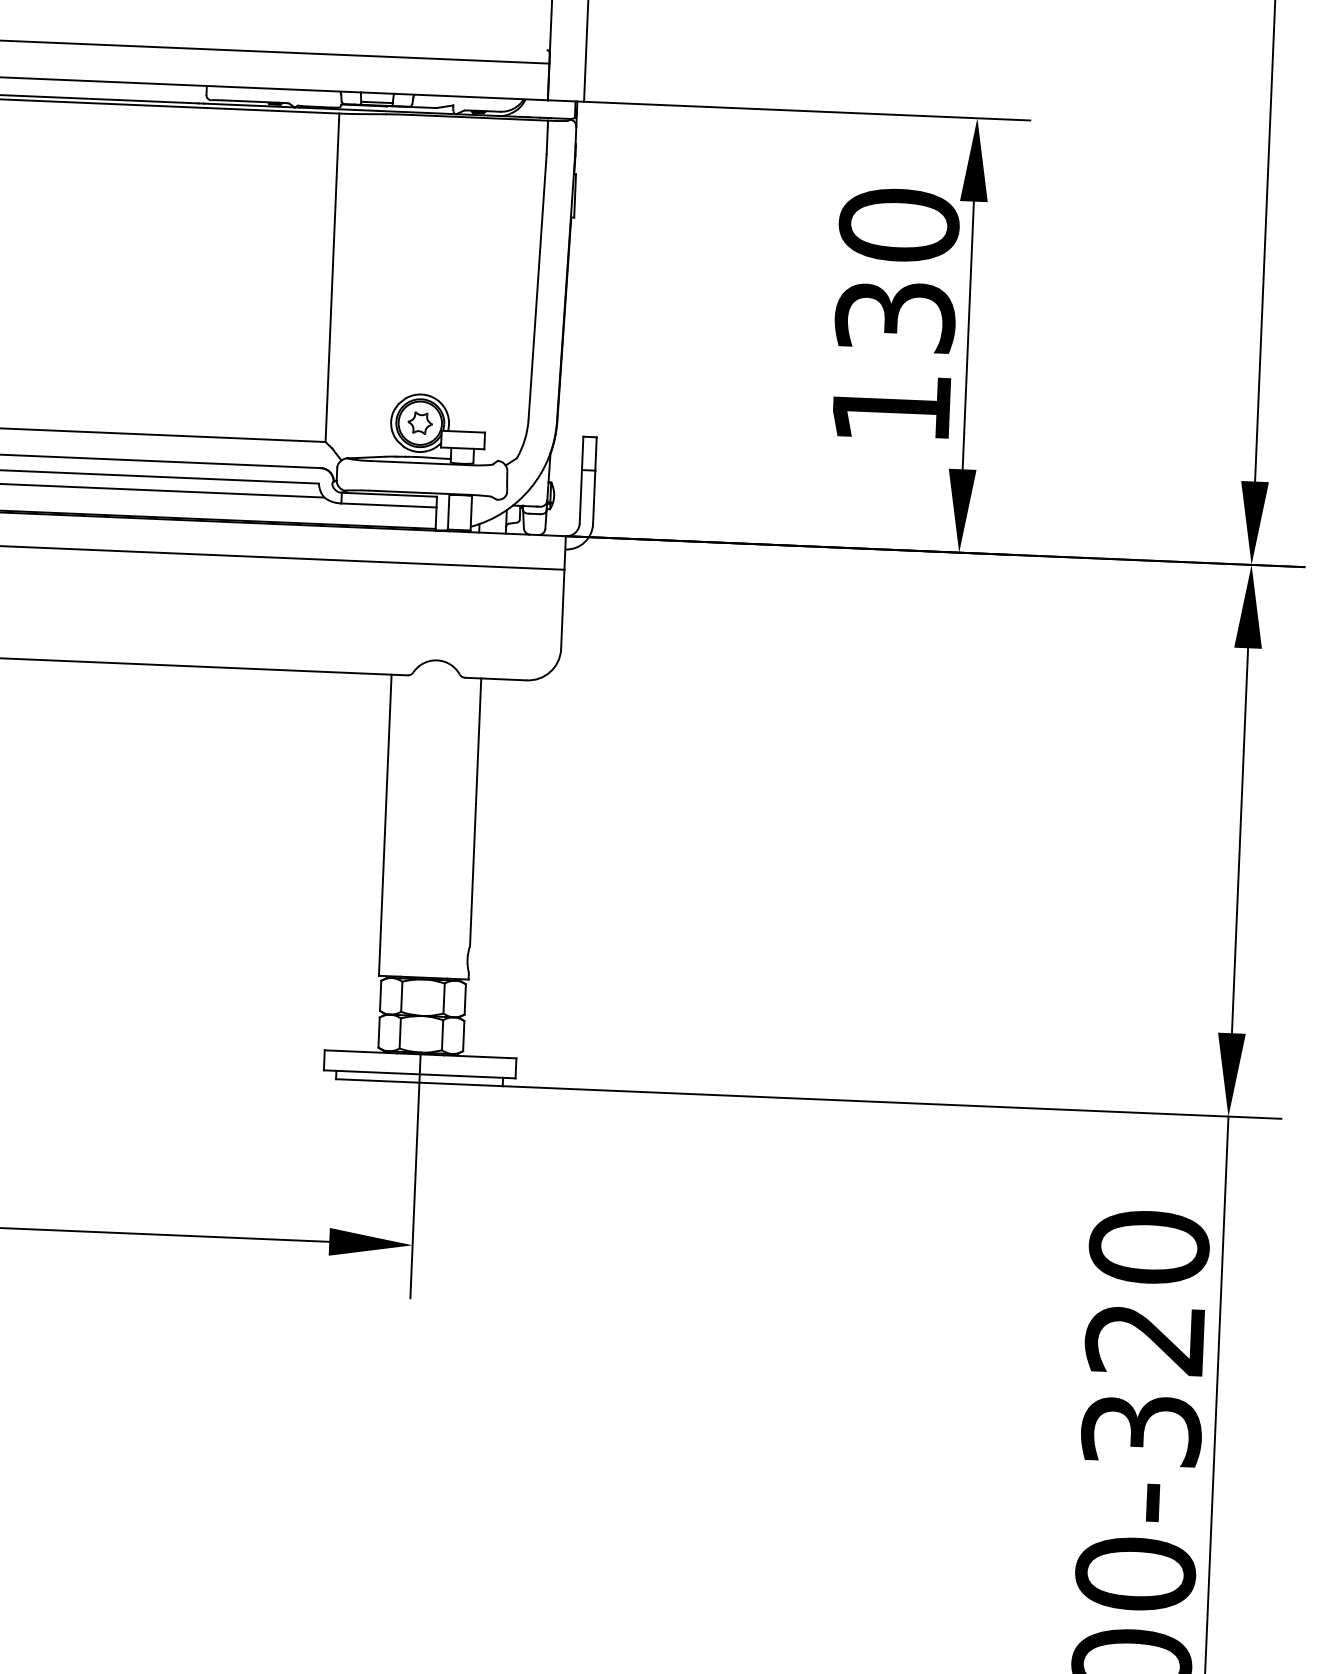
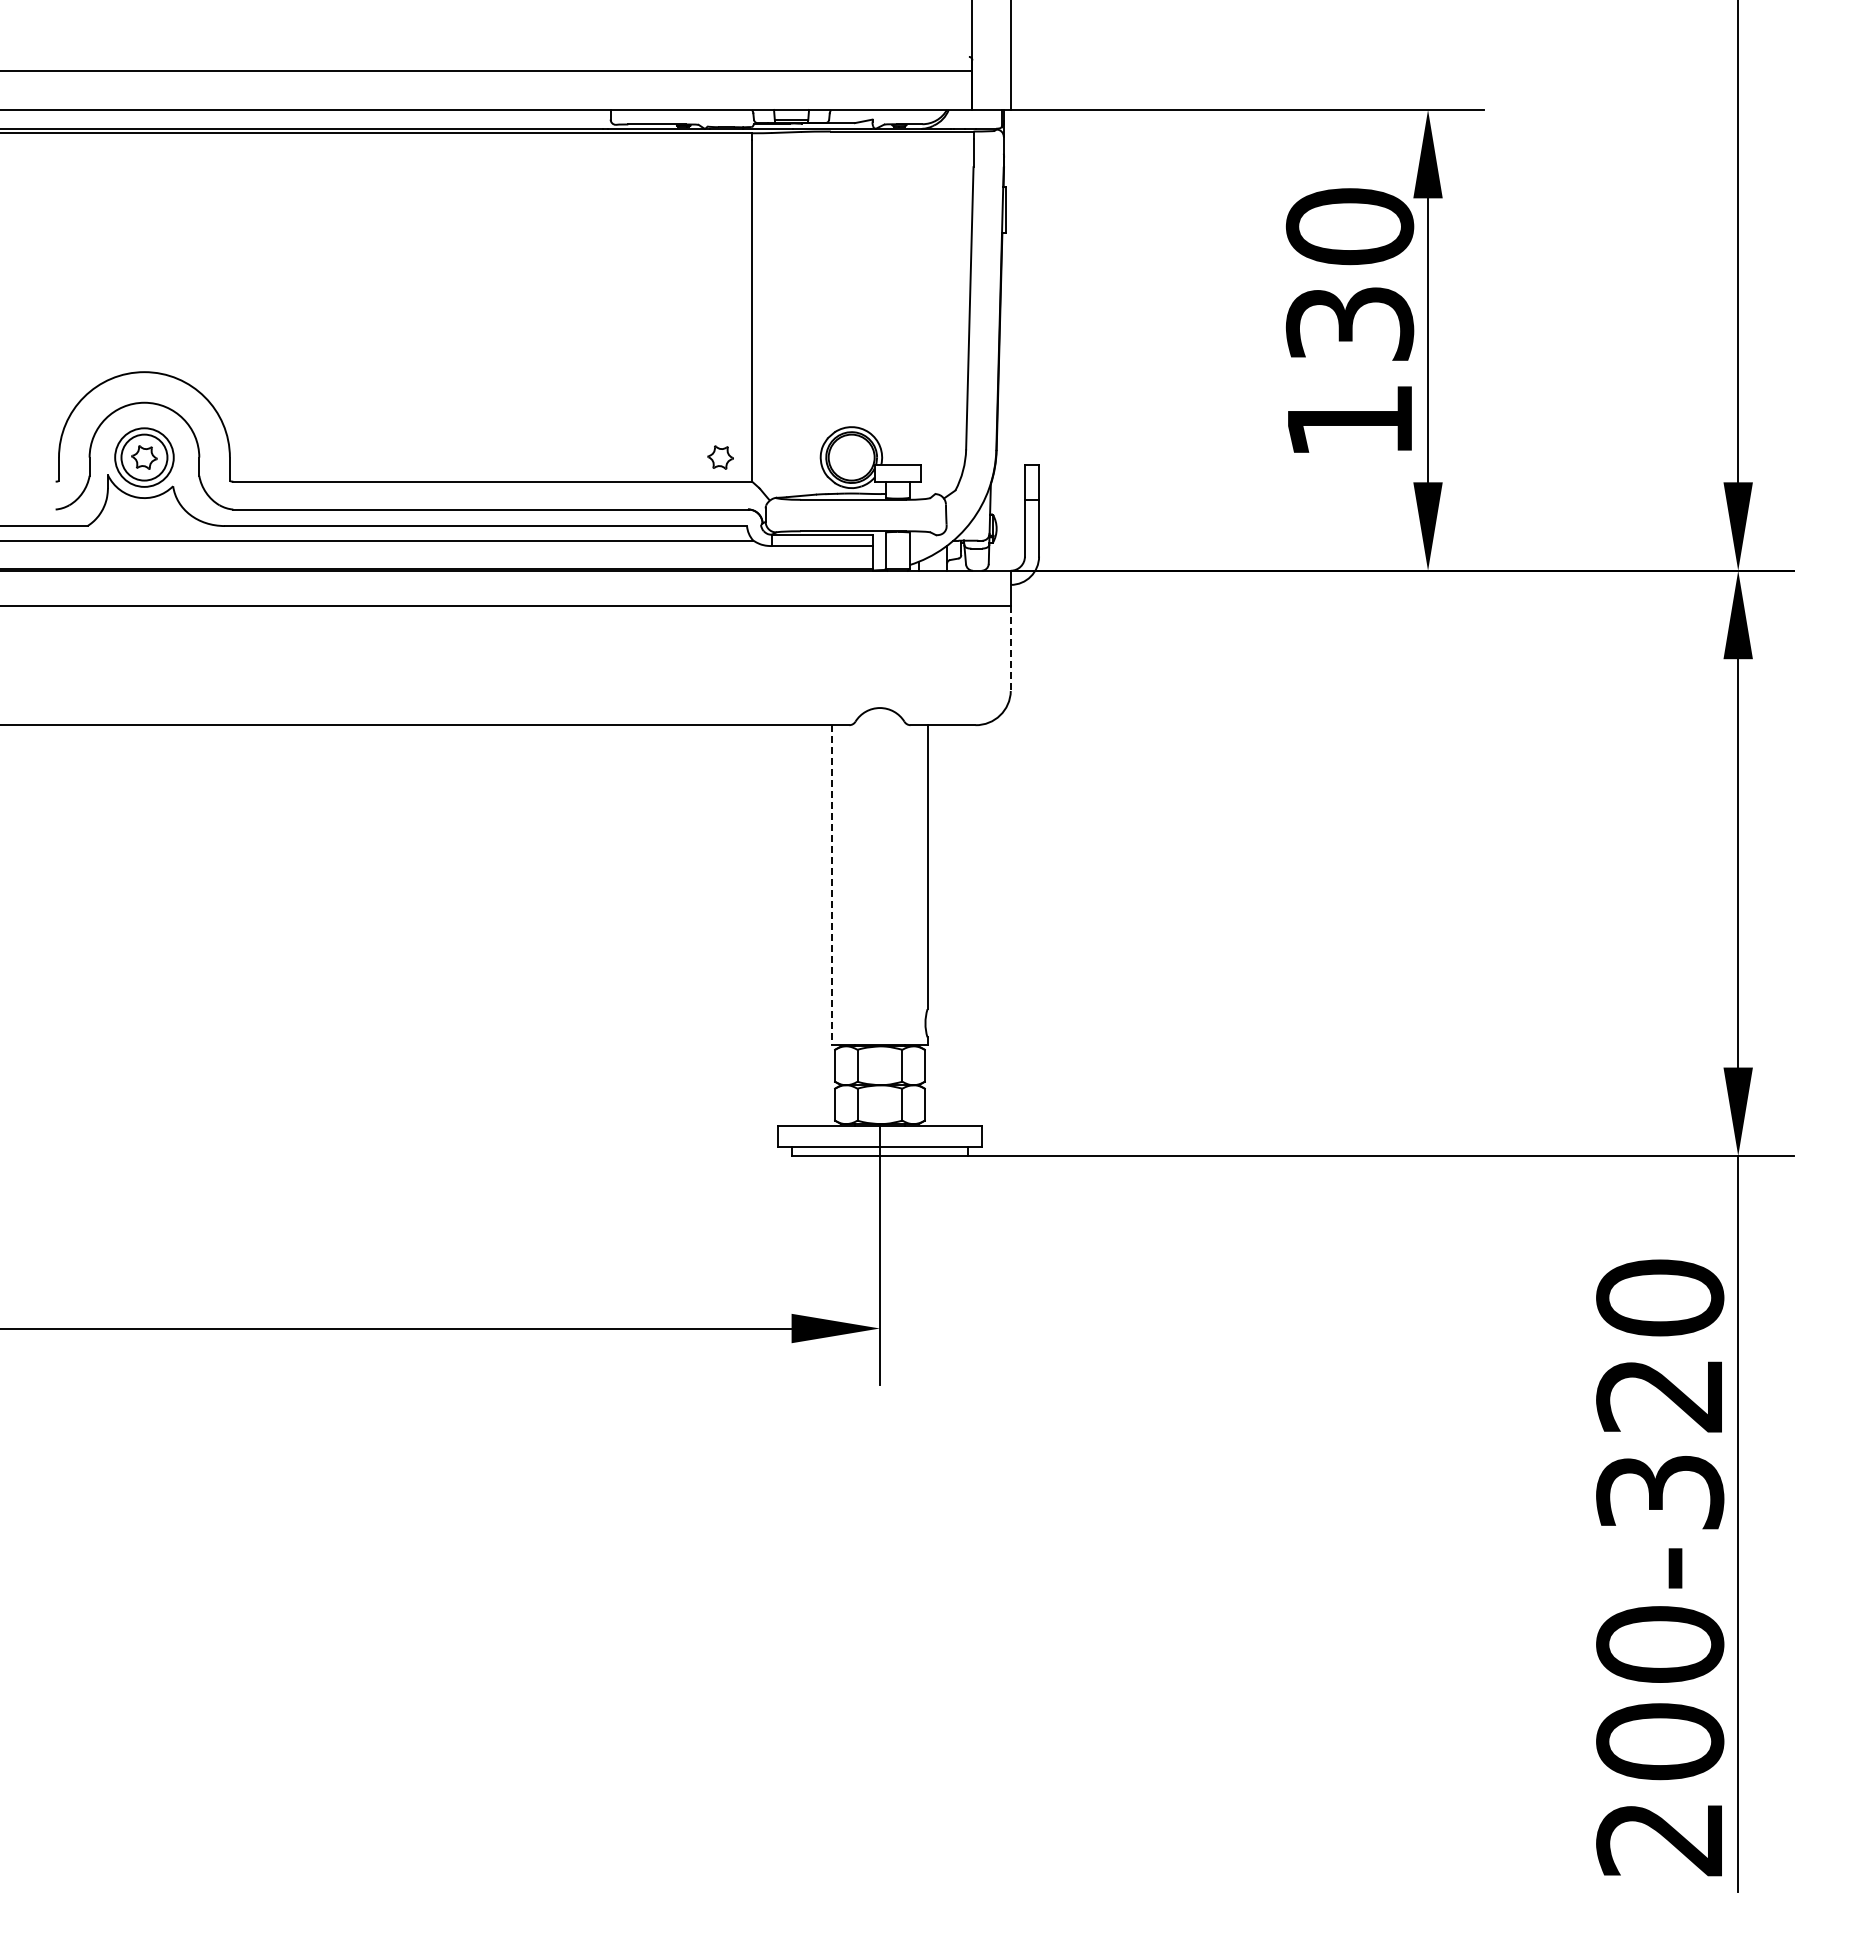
part: (420, 423) -> (720, 457), moved
line: (562, 610) -> (1010, 649), solid -> dashed
line: (385, 824) -> (832, 884), solid -> dashed

